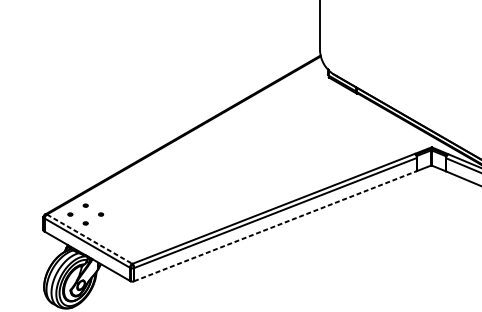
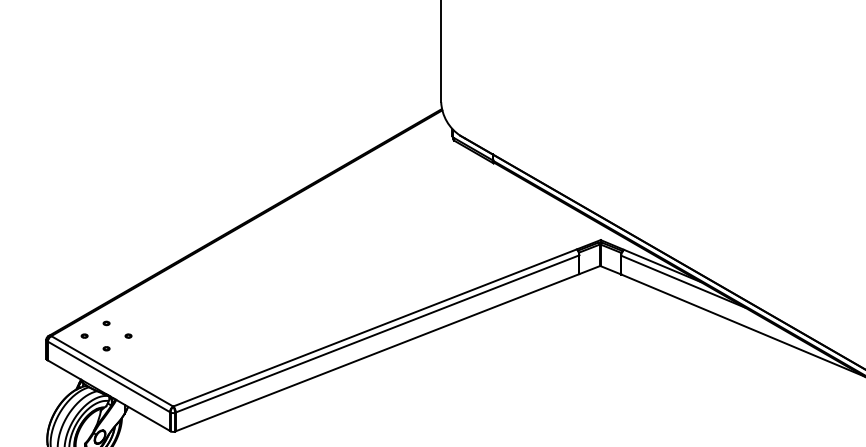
line: (275, 226) -> (377, 352), dashed -> solid
line: (89, 239) -> (112, 371), dashed -> solid

